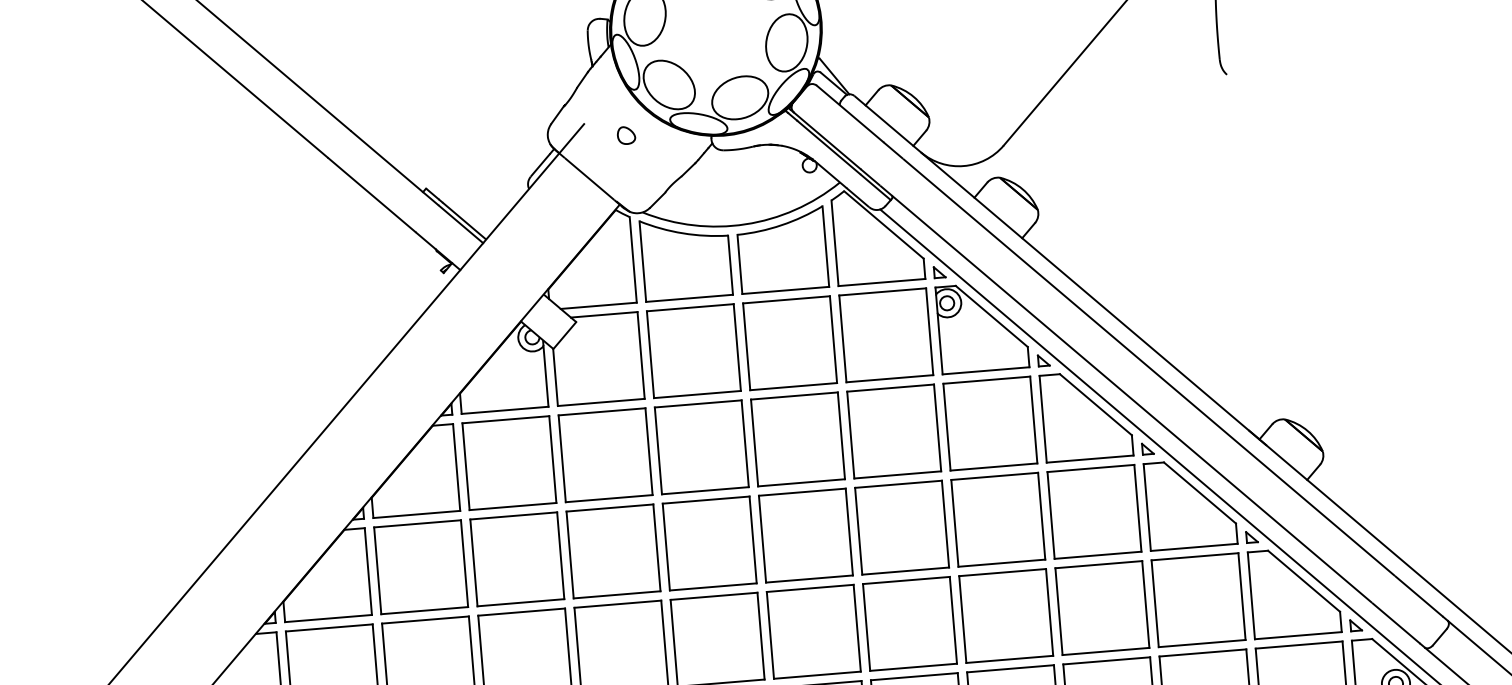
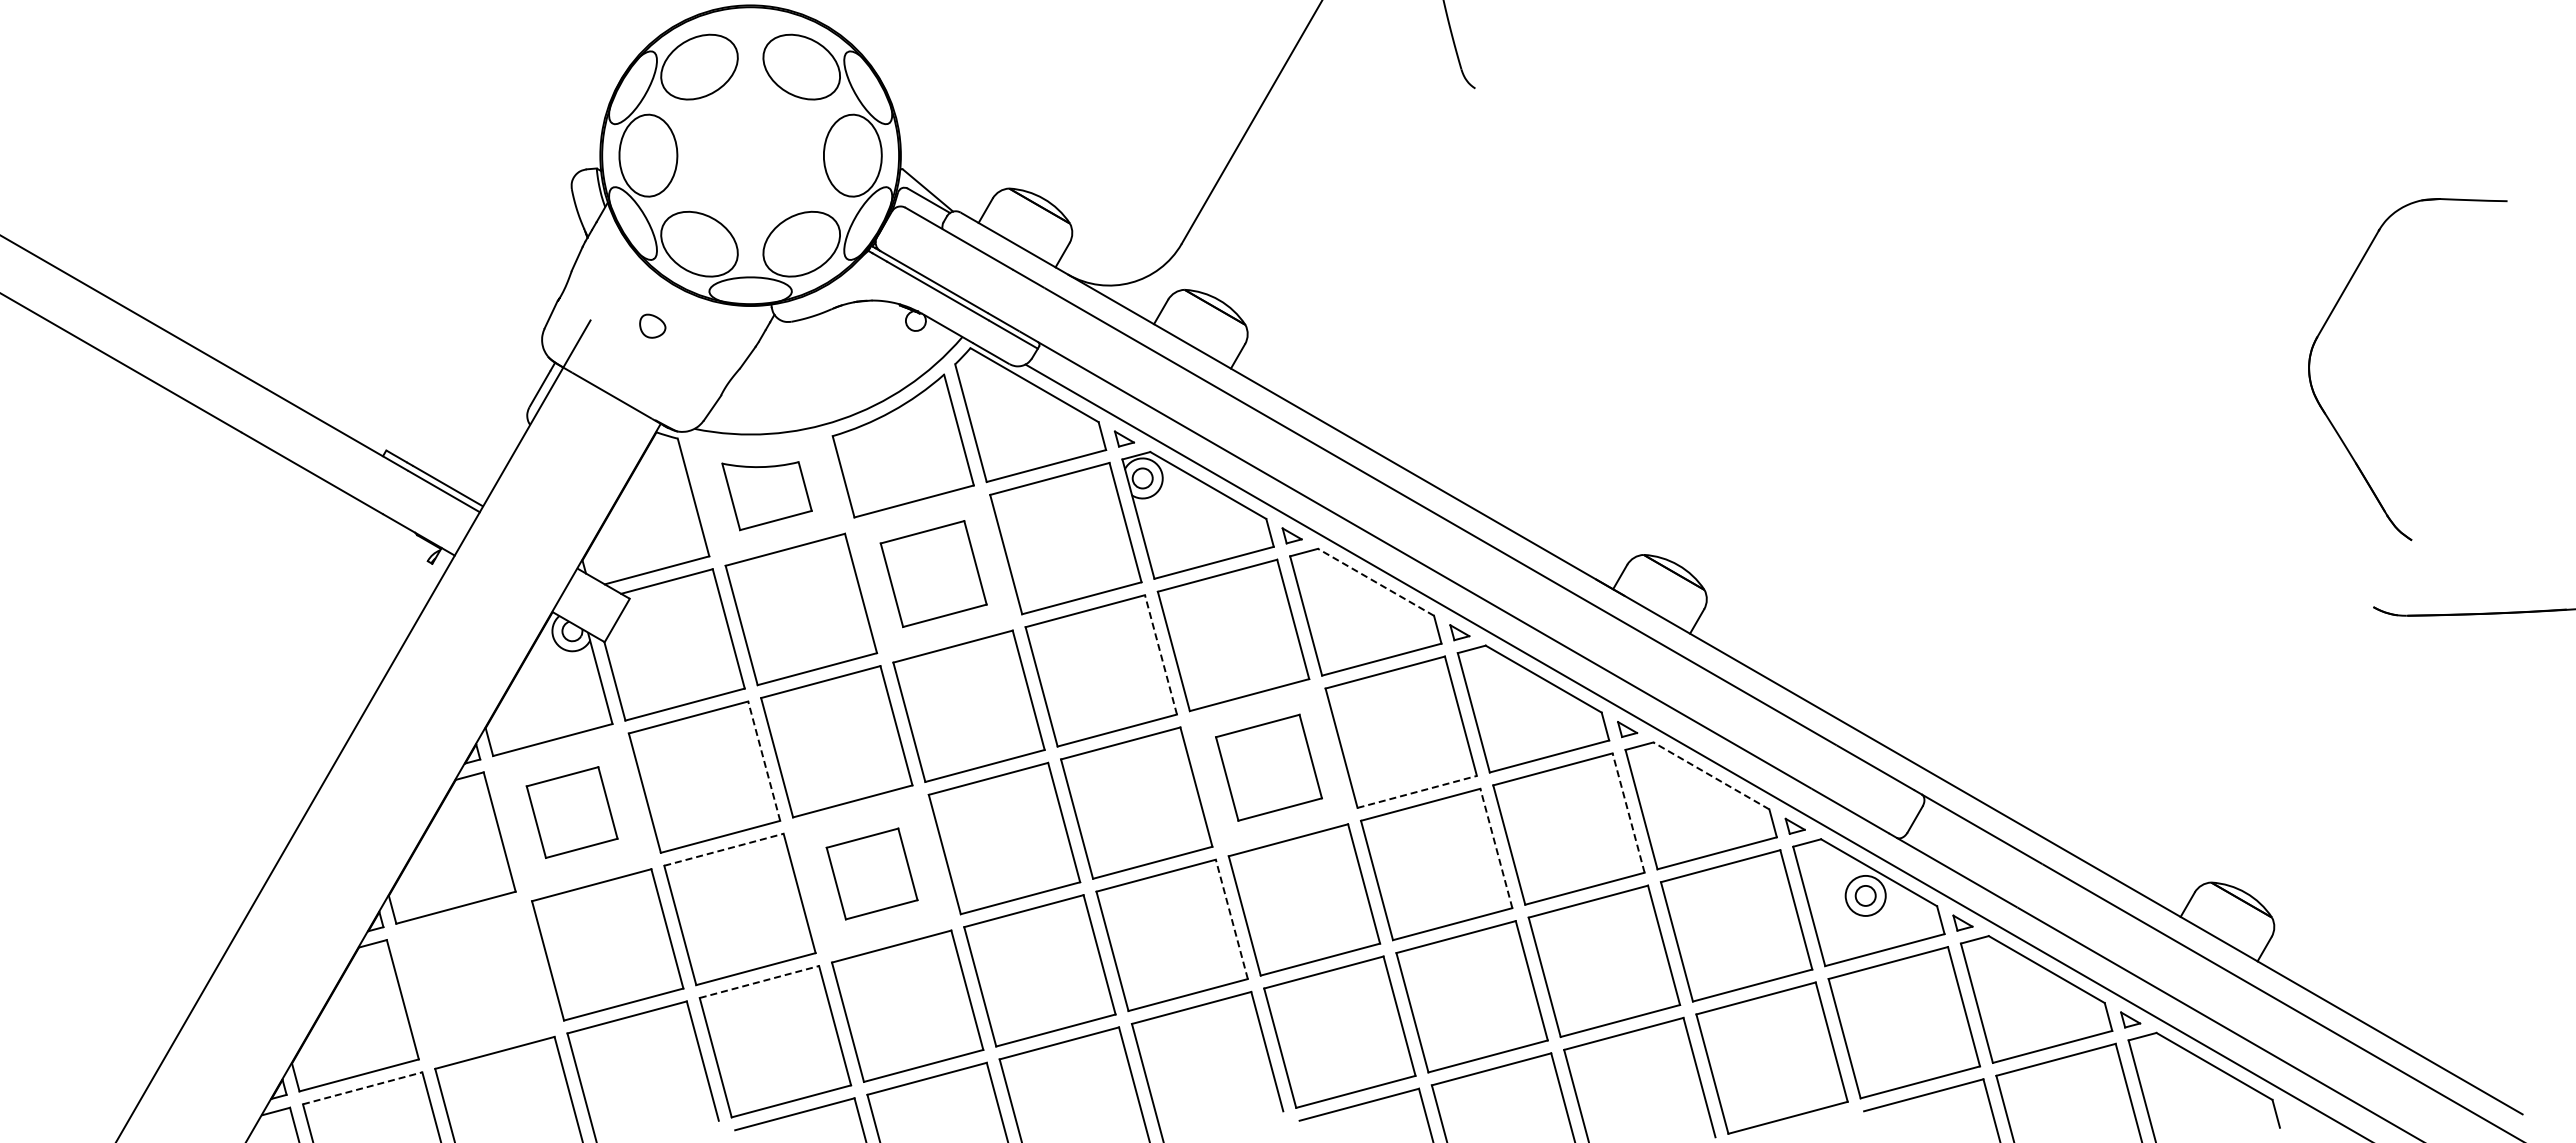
part: (684, 267) -> (766, 495), size x0.6
part: (790, 342) -> (933, 573), size x0.7
line: (1096, 404) -> (1376, 582), solid -> dashed
line: (937, 427) -> (1160, 654), solid -> dashed
line: (649, 451) -> (764, 761), solid -> dashed
part: (508, 462) -> (571, 812), size x0.6
line: (609, 507) -> (723, 849), solid -> dashed
part: (997, 519) -> (1268, 767), size x0.7
part: (709, 543) -> (871, 873), size x0.6
line: (1098, 555) -> (1417, 791), solid -> dashed
part: (421, 566) -> (475, 979), removed
line: (1304, 580) -> (1711, 775), solid -> dashed
line: (1241, 596) -> (1628, 813), solid -> dashed
line: (617, 604) -> (759, 982), solid -> dashed
line: (1145, 604) -> (1496, 848), solid -> dashed
line: (953, 620) -> (1231, 919), solid -> dashed
line: (329, 628) -> (362, 1088), solid -> dashed

